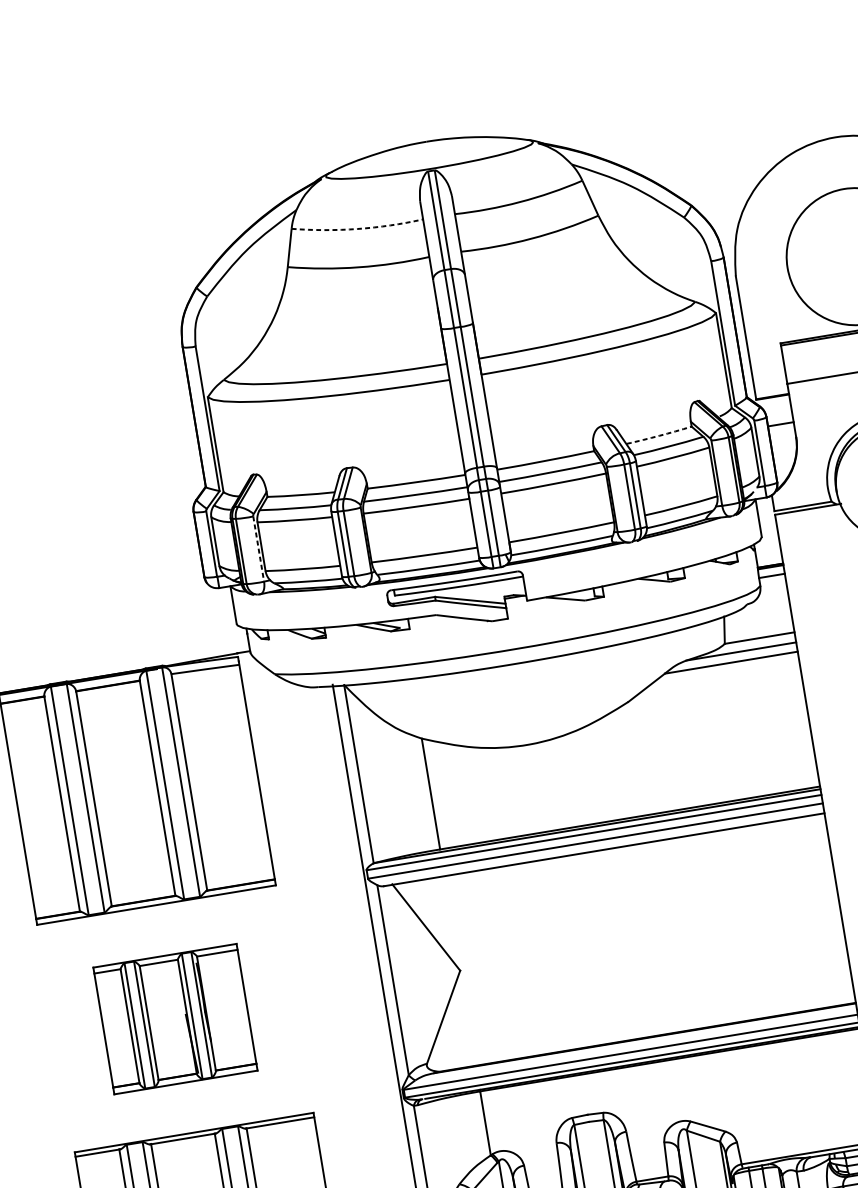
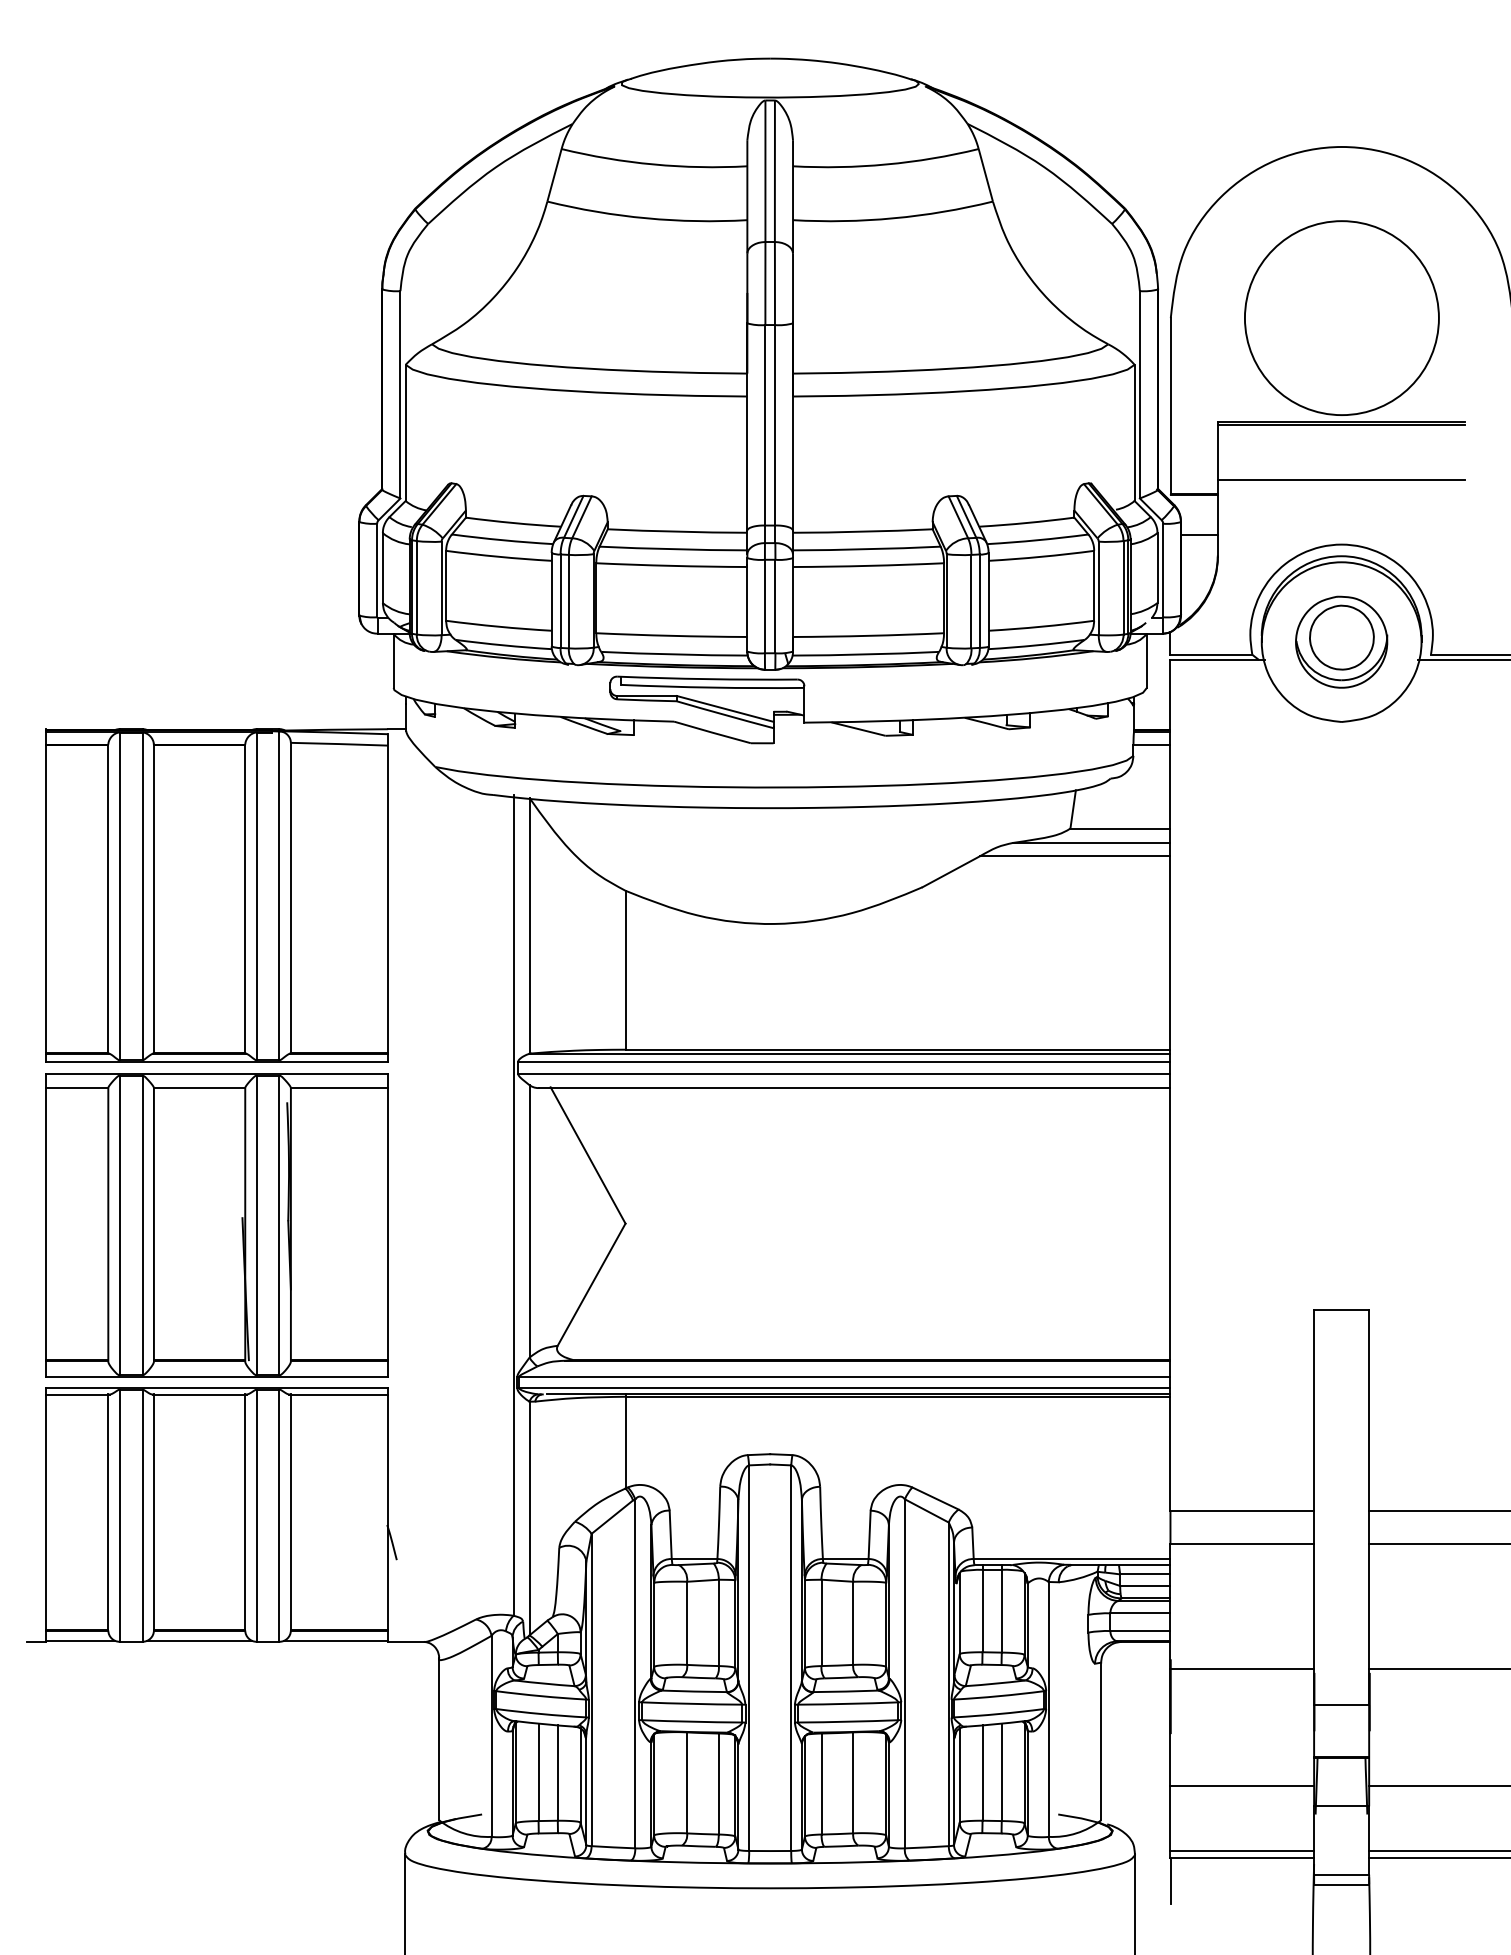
arc: (357, 229) -> (653, 164), dashed -> solid
arc: (659, 435) -> (1027, 522), dashed -> solid
line: (258, 549) -> (441, 588), dashed -> solid
part: (175, 1019) -> (216, 1225), size x1.67

